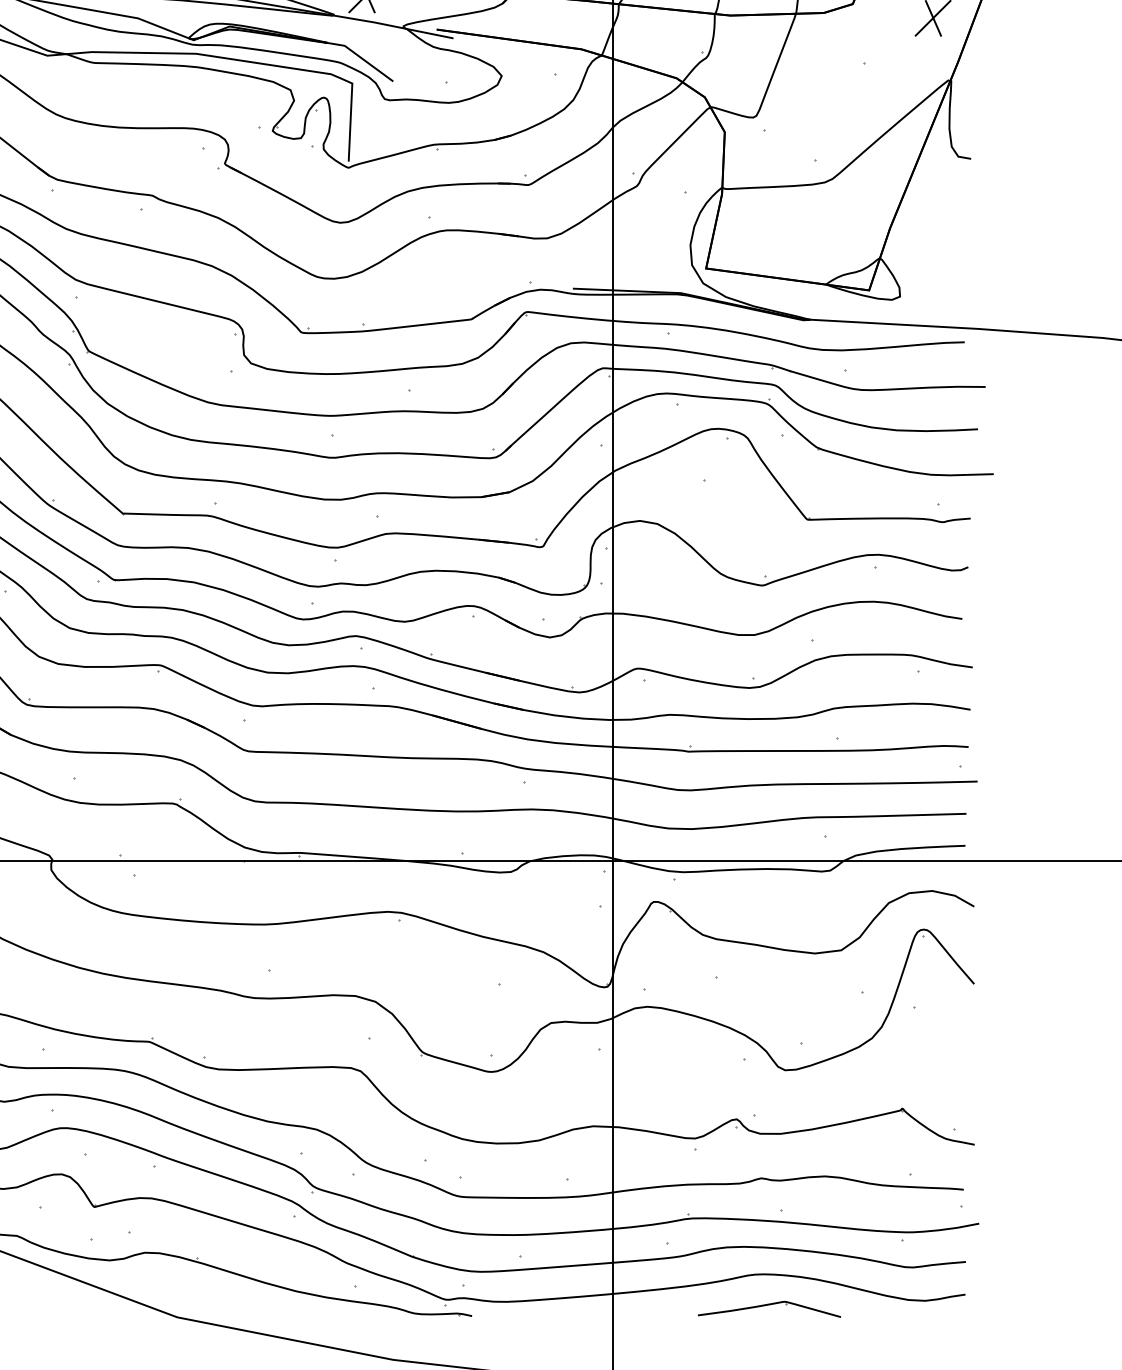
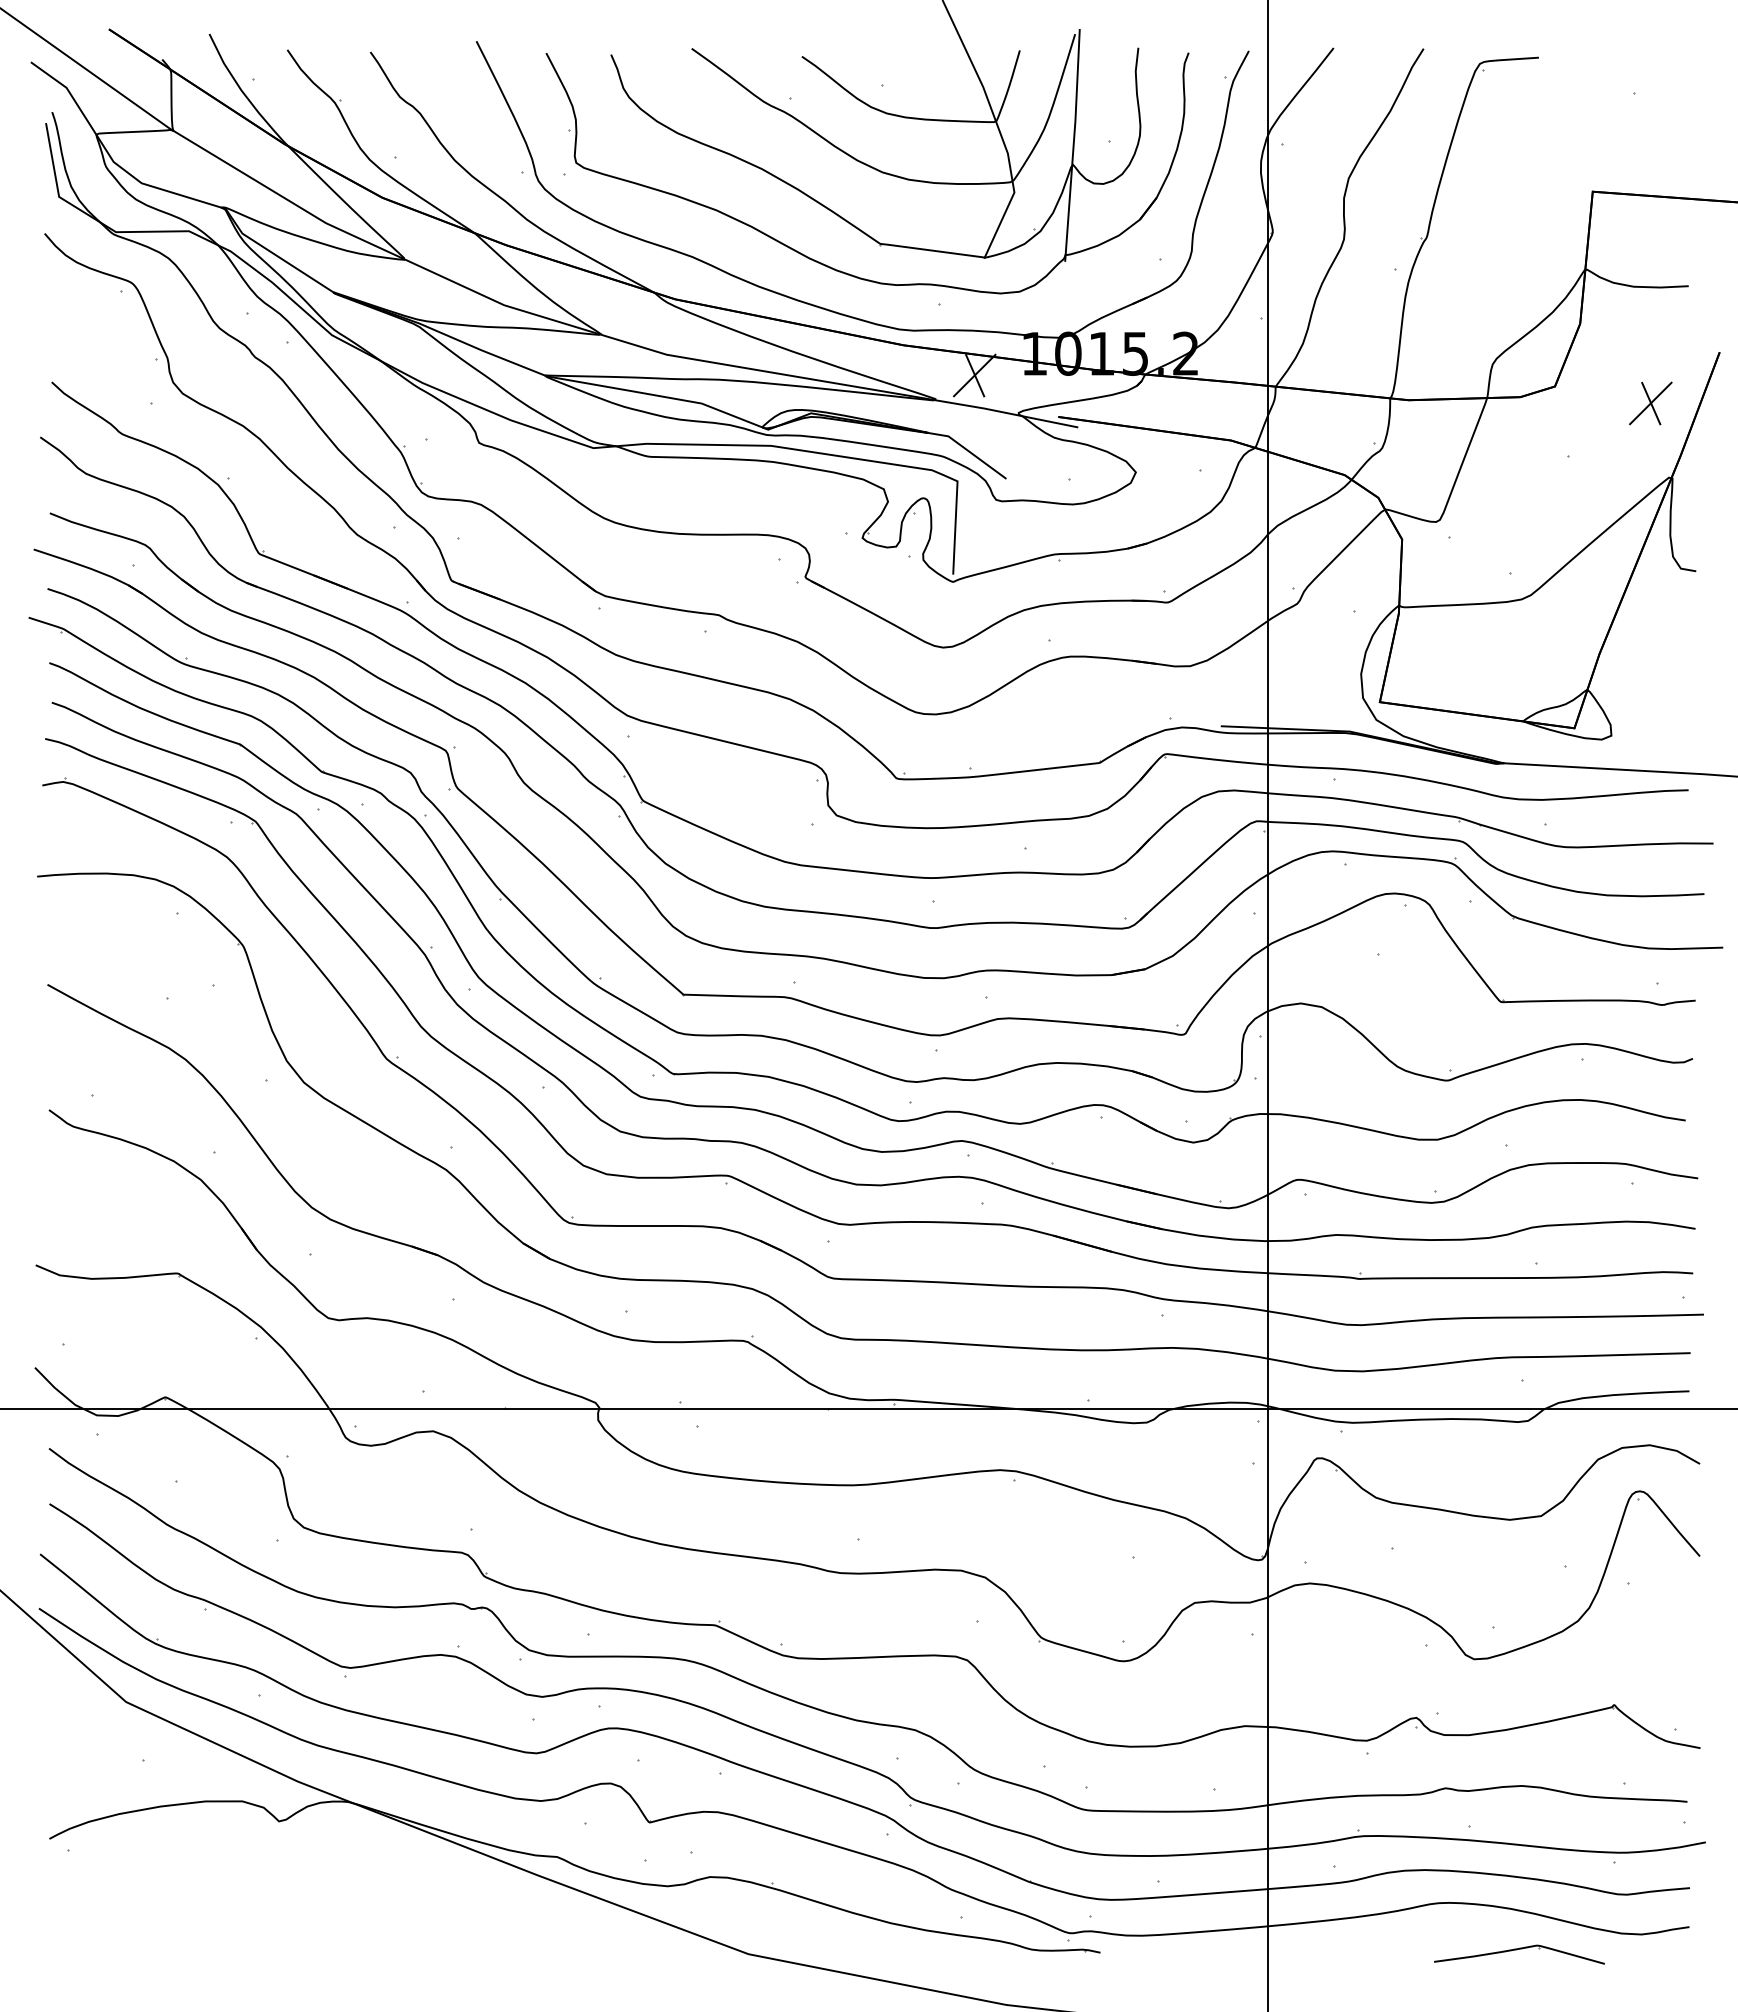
part: (769, 1309) -> (1519, 1954), moved

